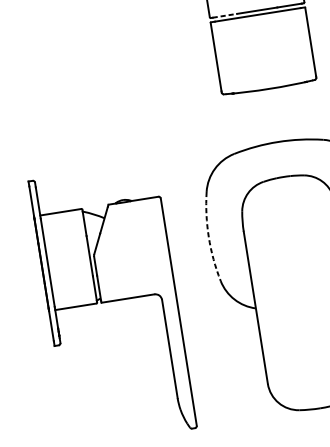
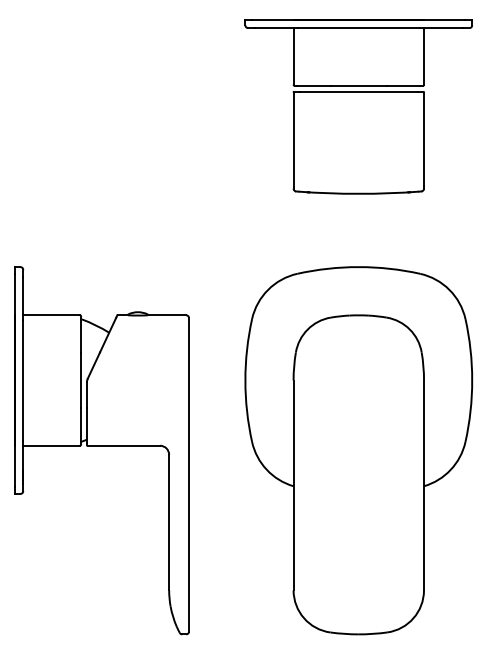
line: (225, 16) -> (314, 86), dashed -> solid
arc: (208, 237) -> (245, 380), dashed -> solid

